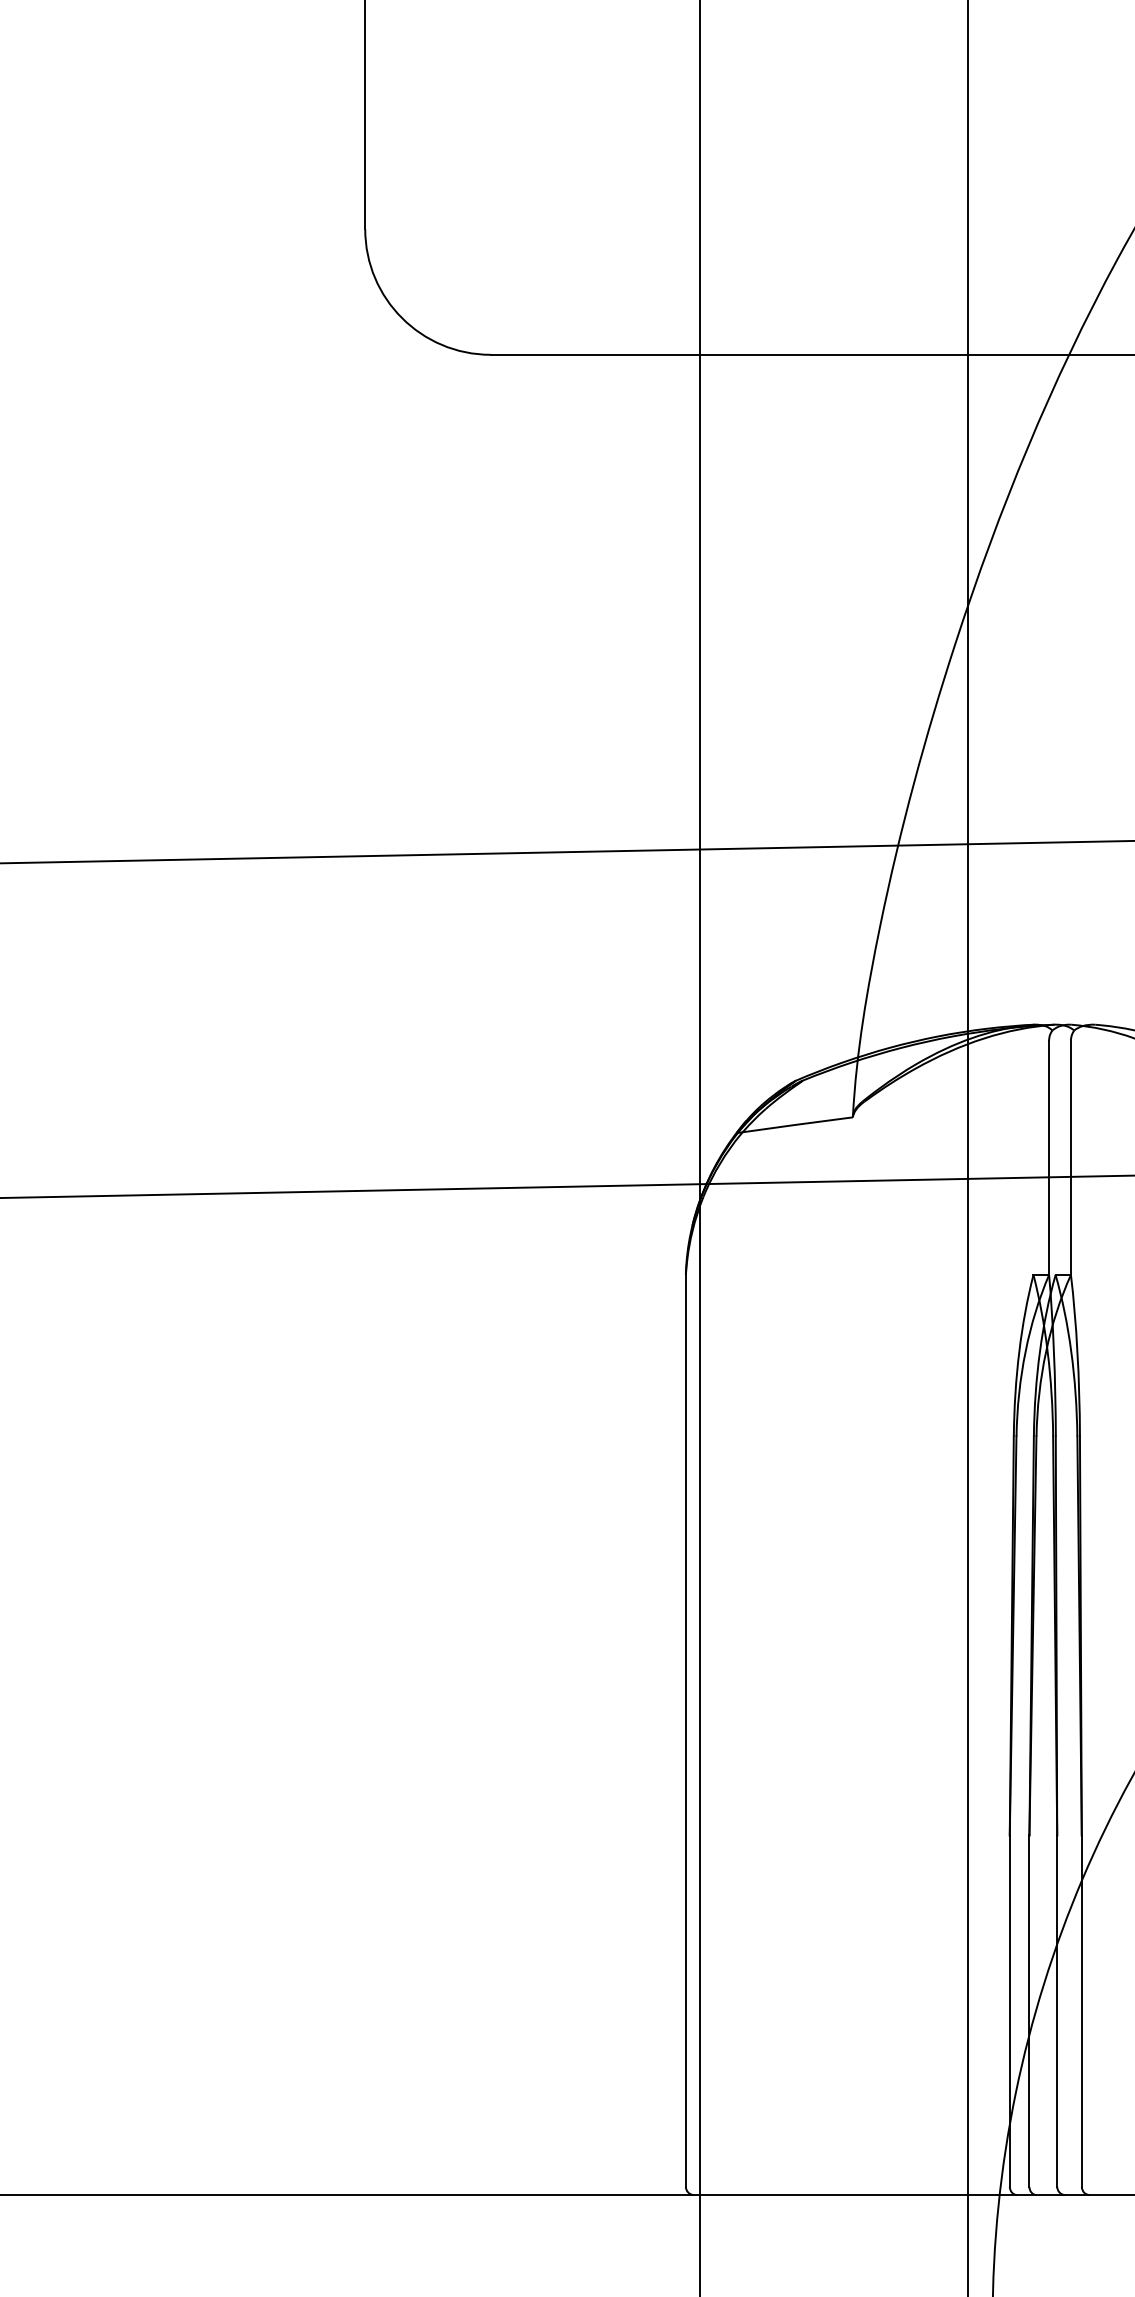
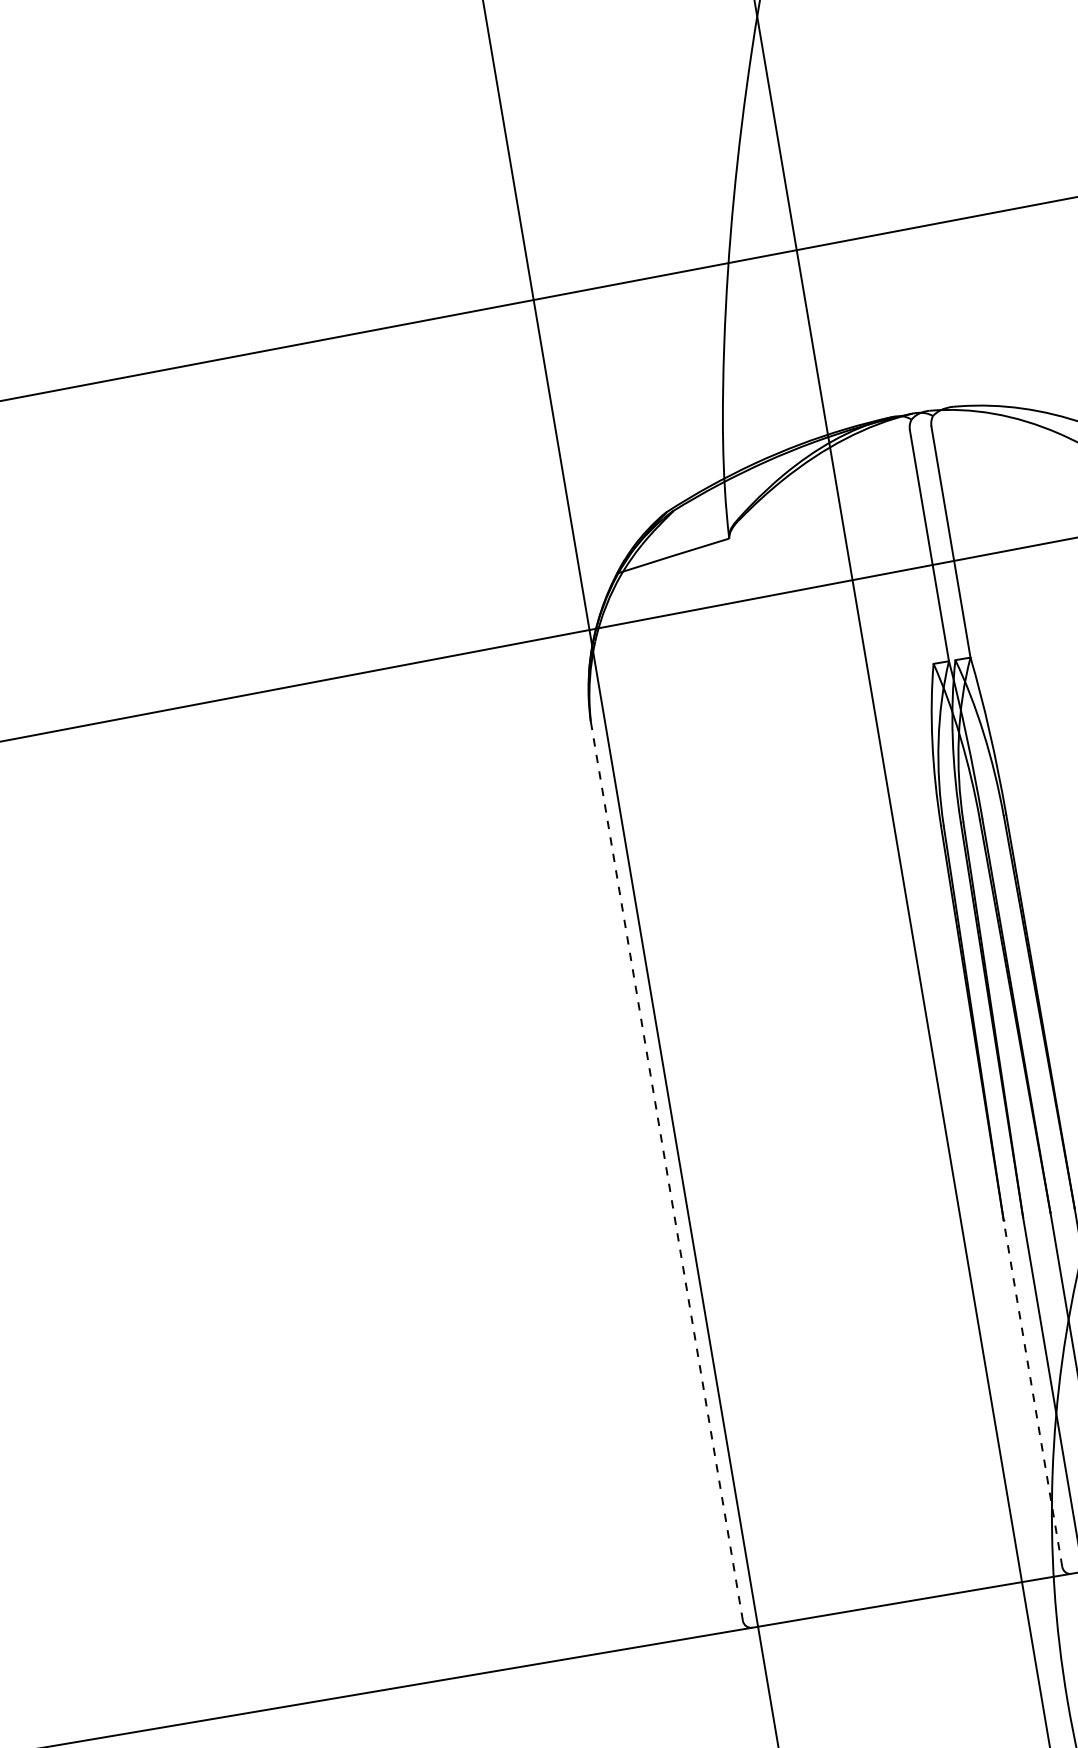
line: (685, 1730) -> (666, 1171), solid -> dashed
line: (1009, 2011) -> (1032, 1394), solid -> dashed

